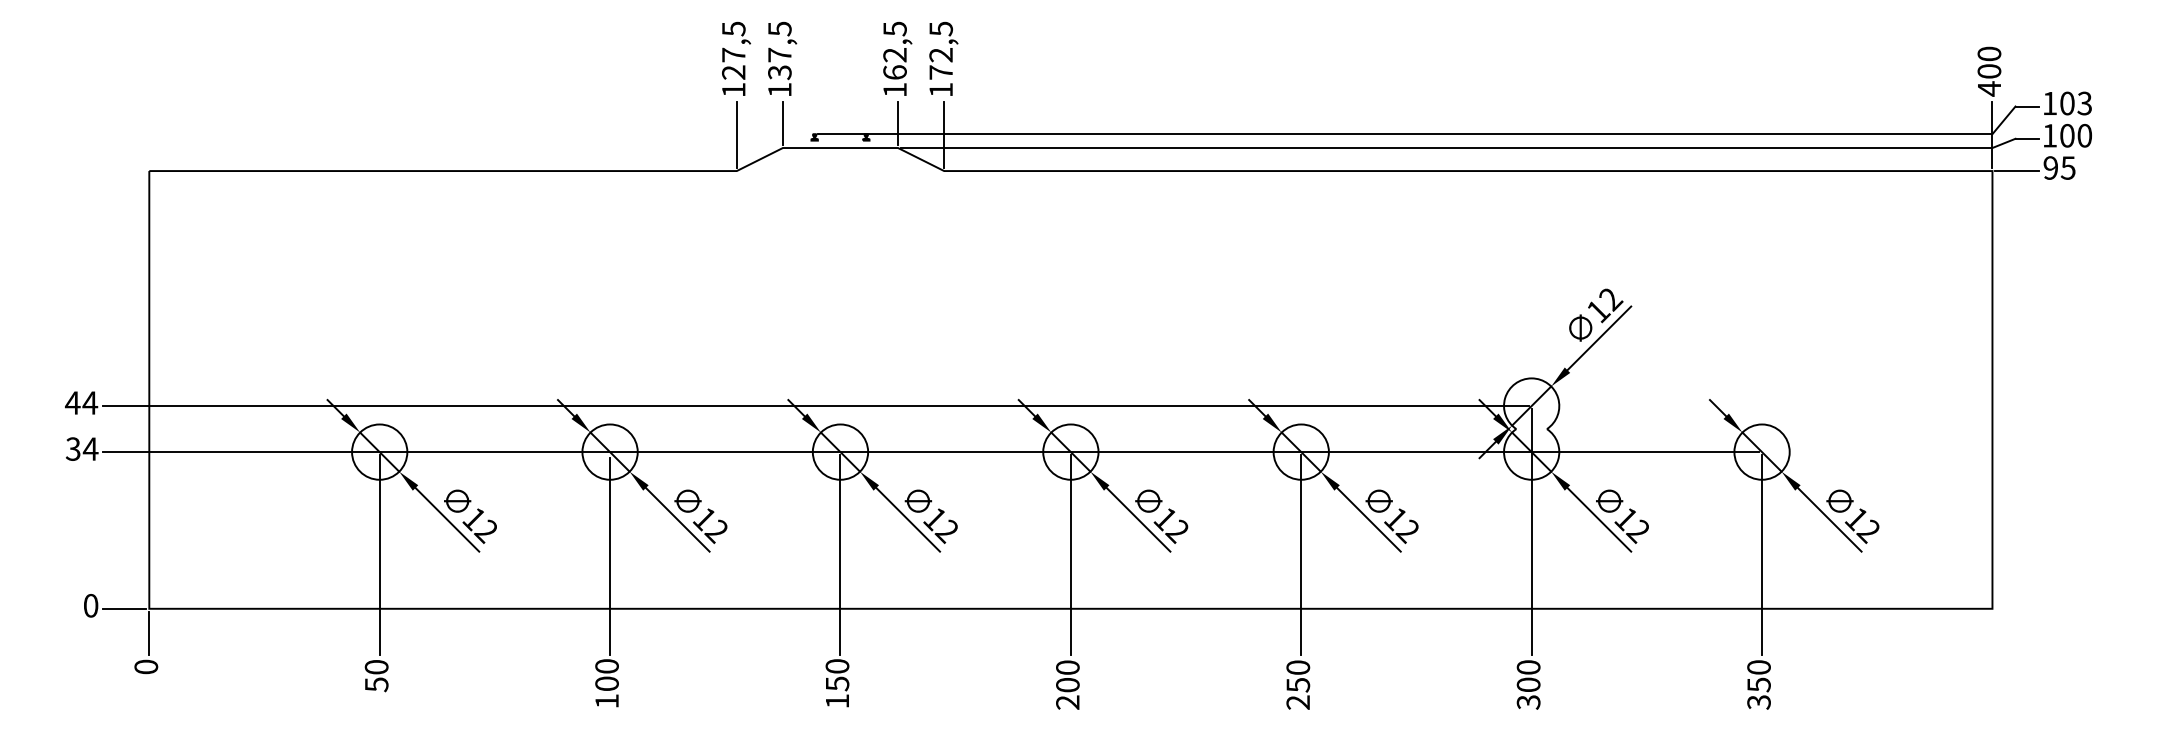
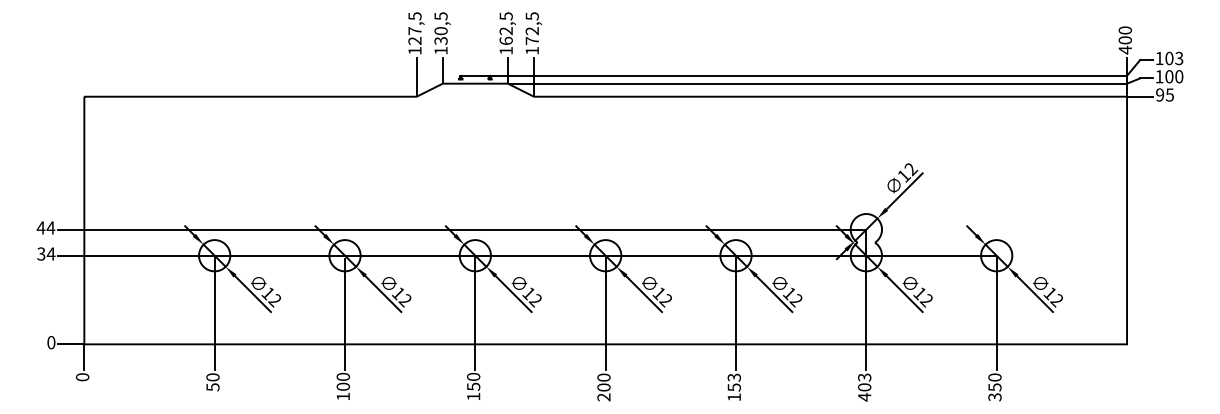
text: (778, 55) -> (440, 31), 137,5 -> 130,5
text: (1296, 685) -> (733, 387), 250 -> 153
text: (1528, 685) -> (864, 387), 300 -> 403

